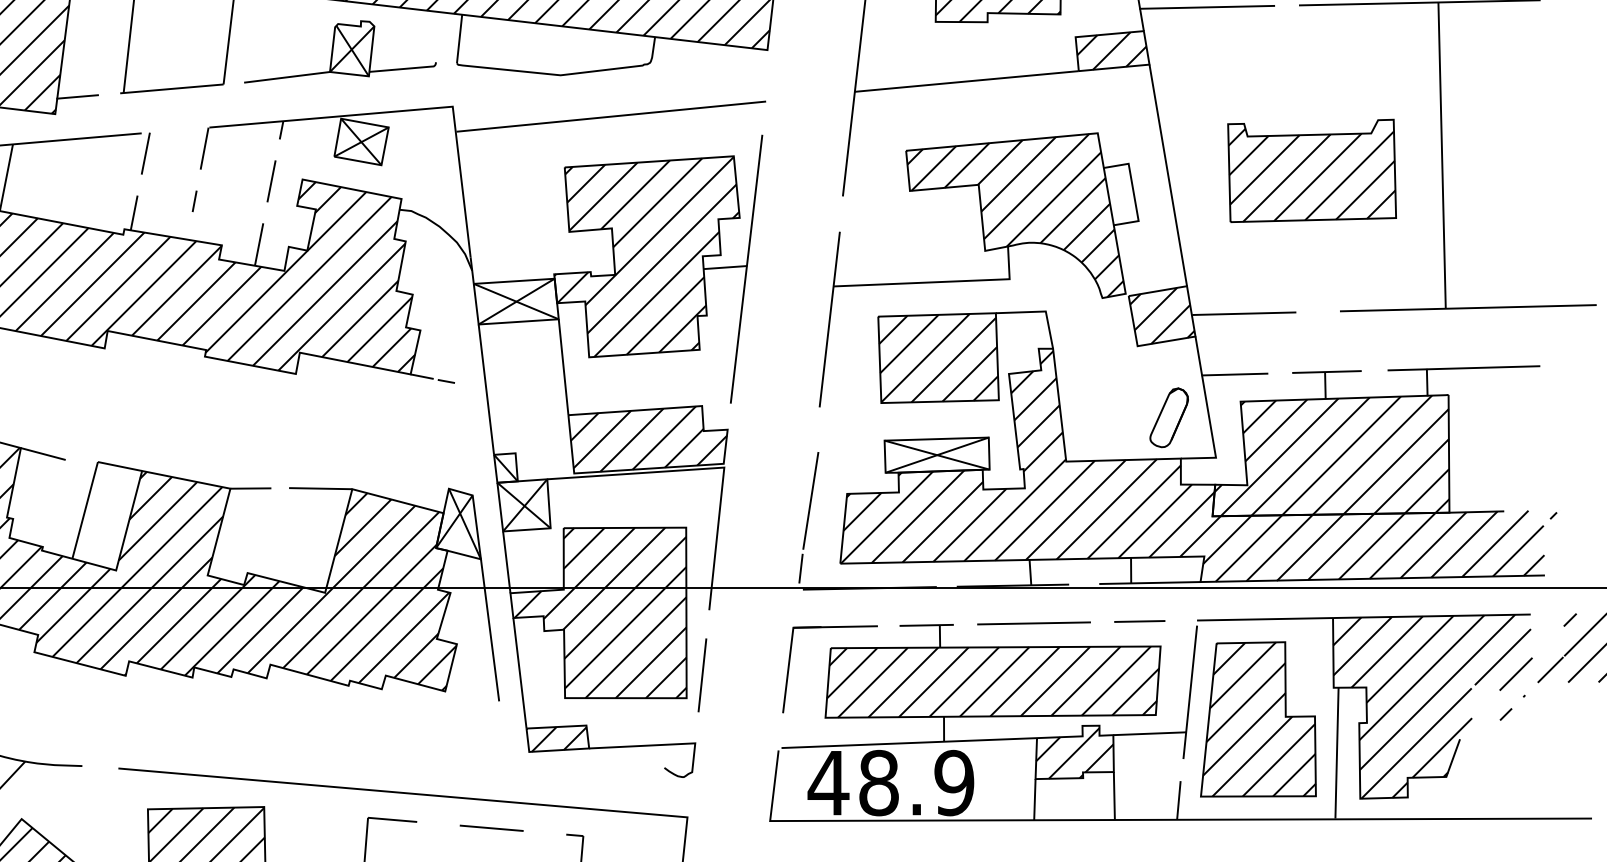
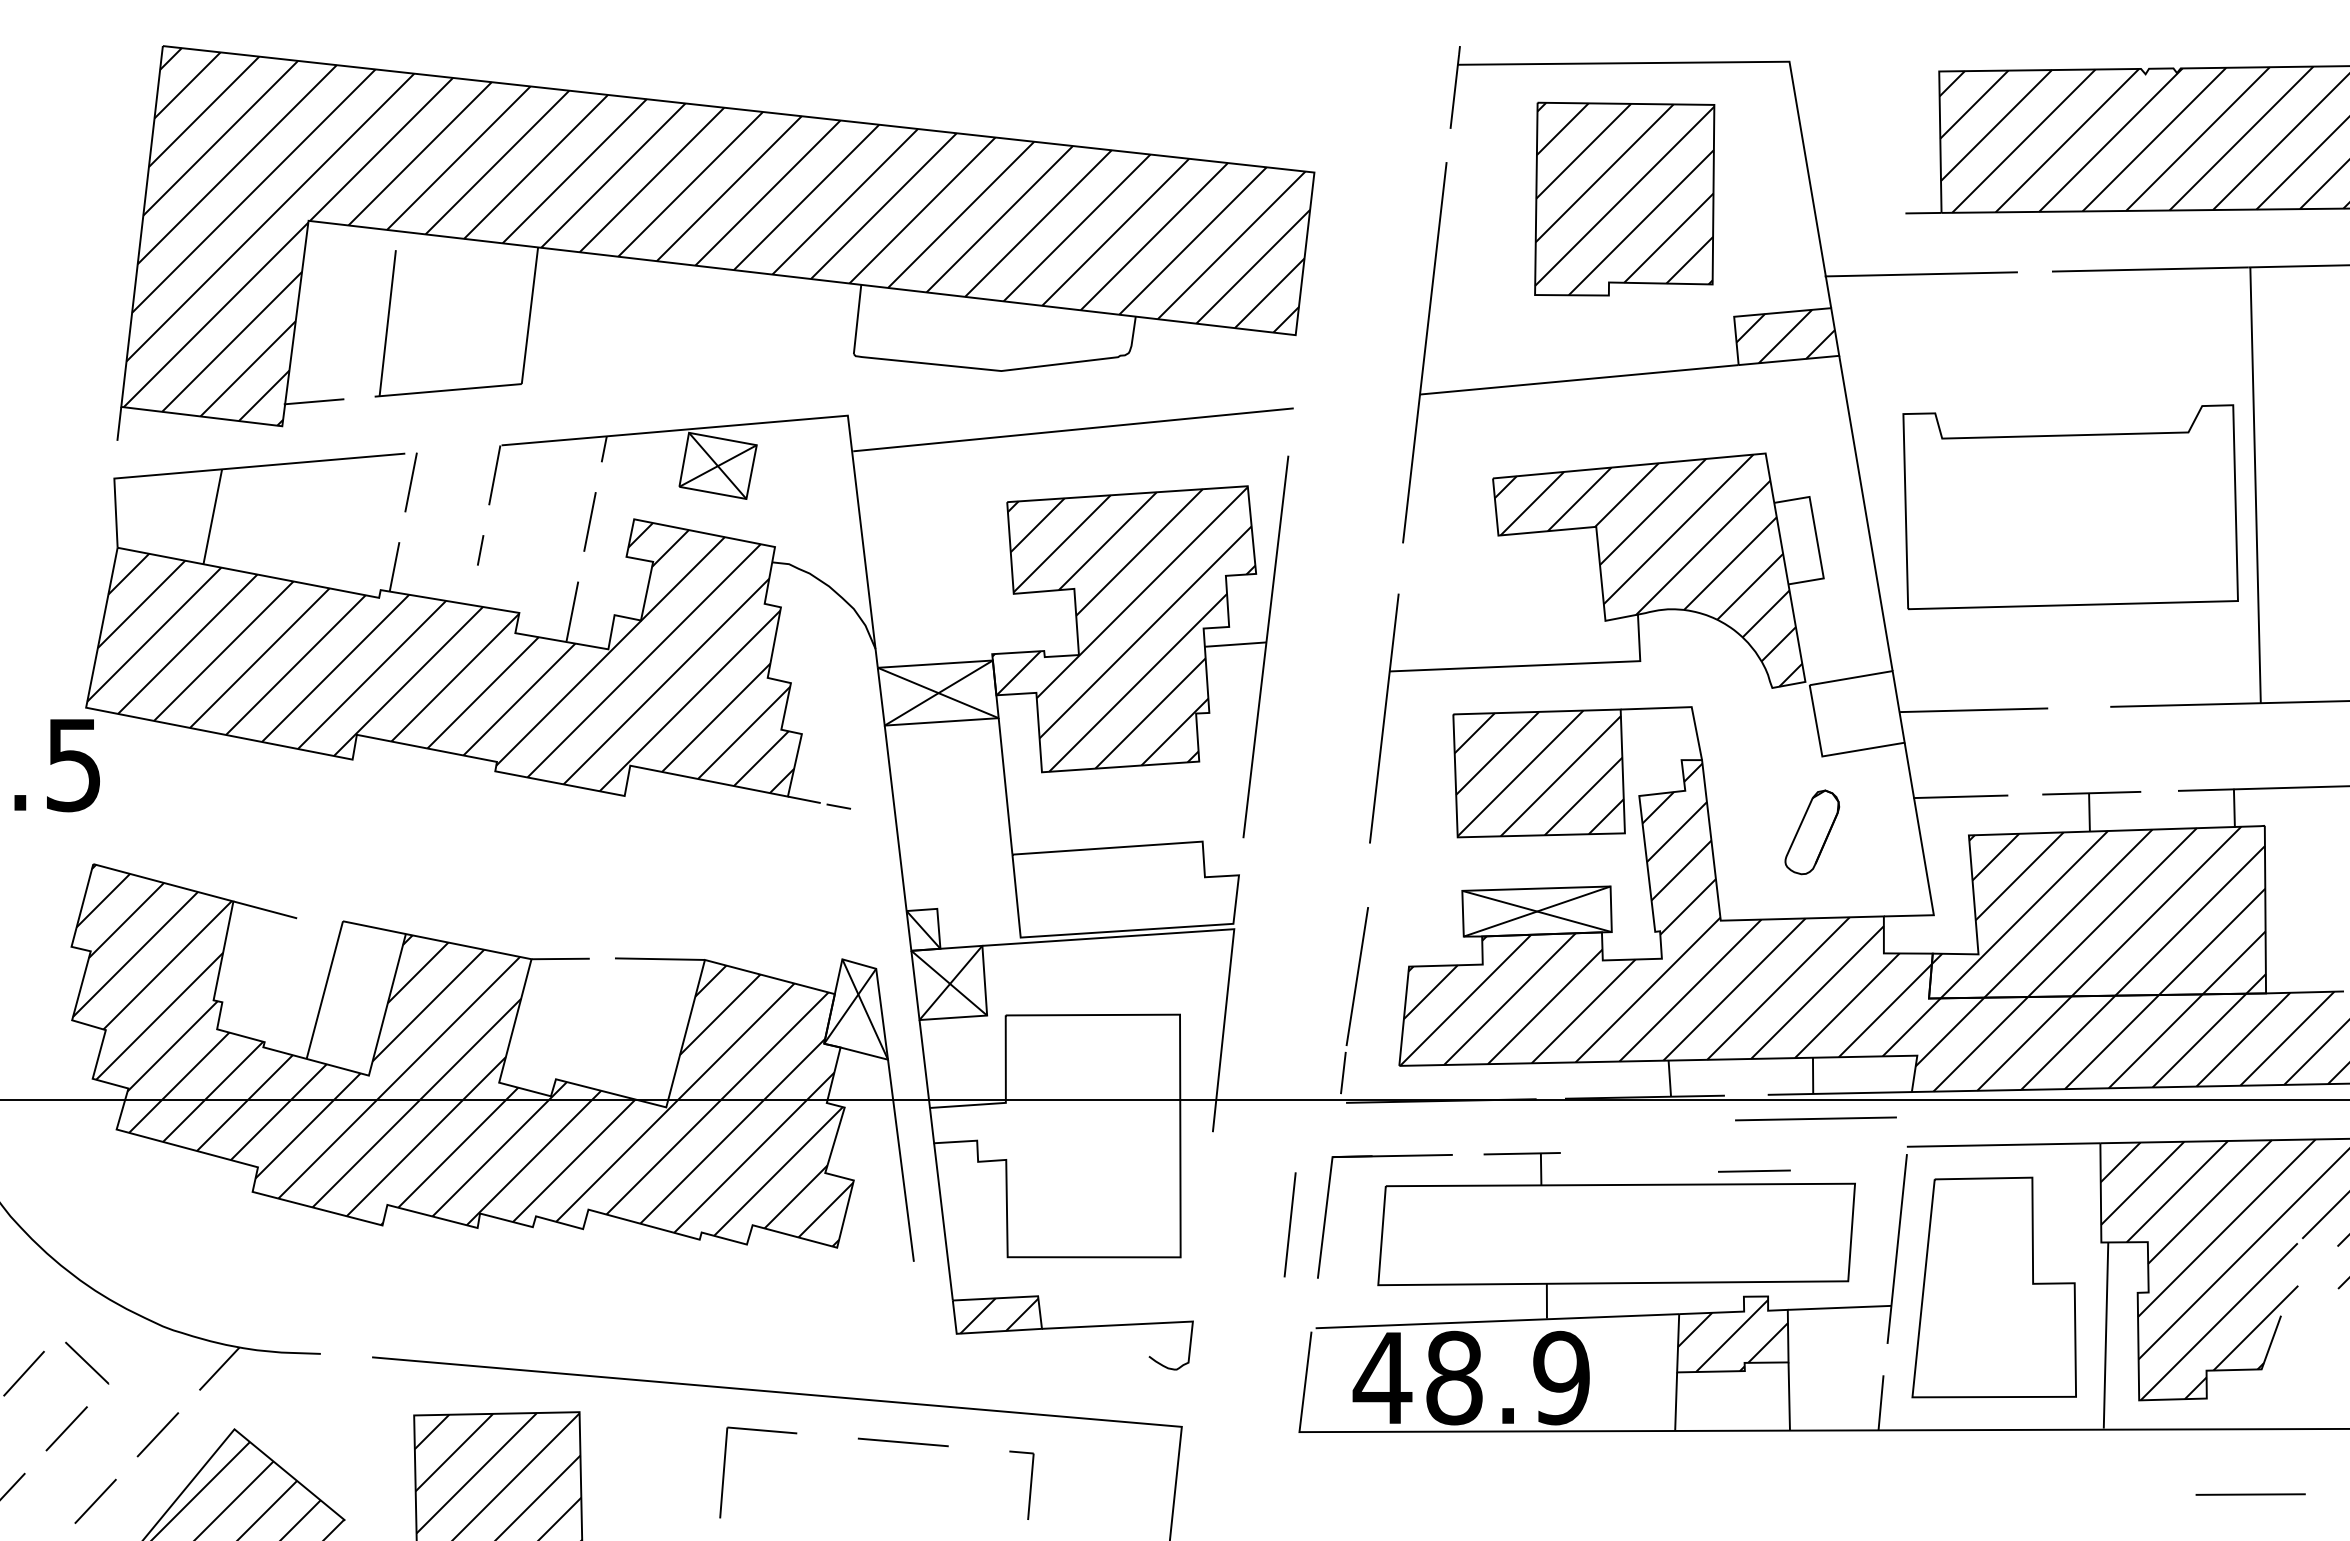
part: (340, 51) -> (687, 337), removed
part: (1312, 170) -> (2070, 506), size x1.4
hatch: (1162, 316) -> (1857, 713), removed
part: (1169, 417) -> (1812, 832), moved
hatch: (649, 438) -> (1127, 888), removed
hatch: (600, 612) -> (1057, 1135), removed
line: (1139, 621) -> (1754, 1170), moved
line: (1033, 623) -> (1815, 1118), moved
line: (702, 675) -> (1289, 1224), moved
hatch: (992, 682) -> (1616, 1234), removed
hatch: (1259, 719) -> (1995, 1287), removed

